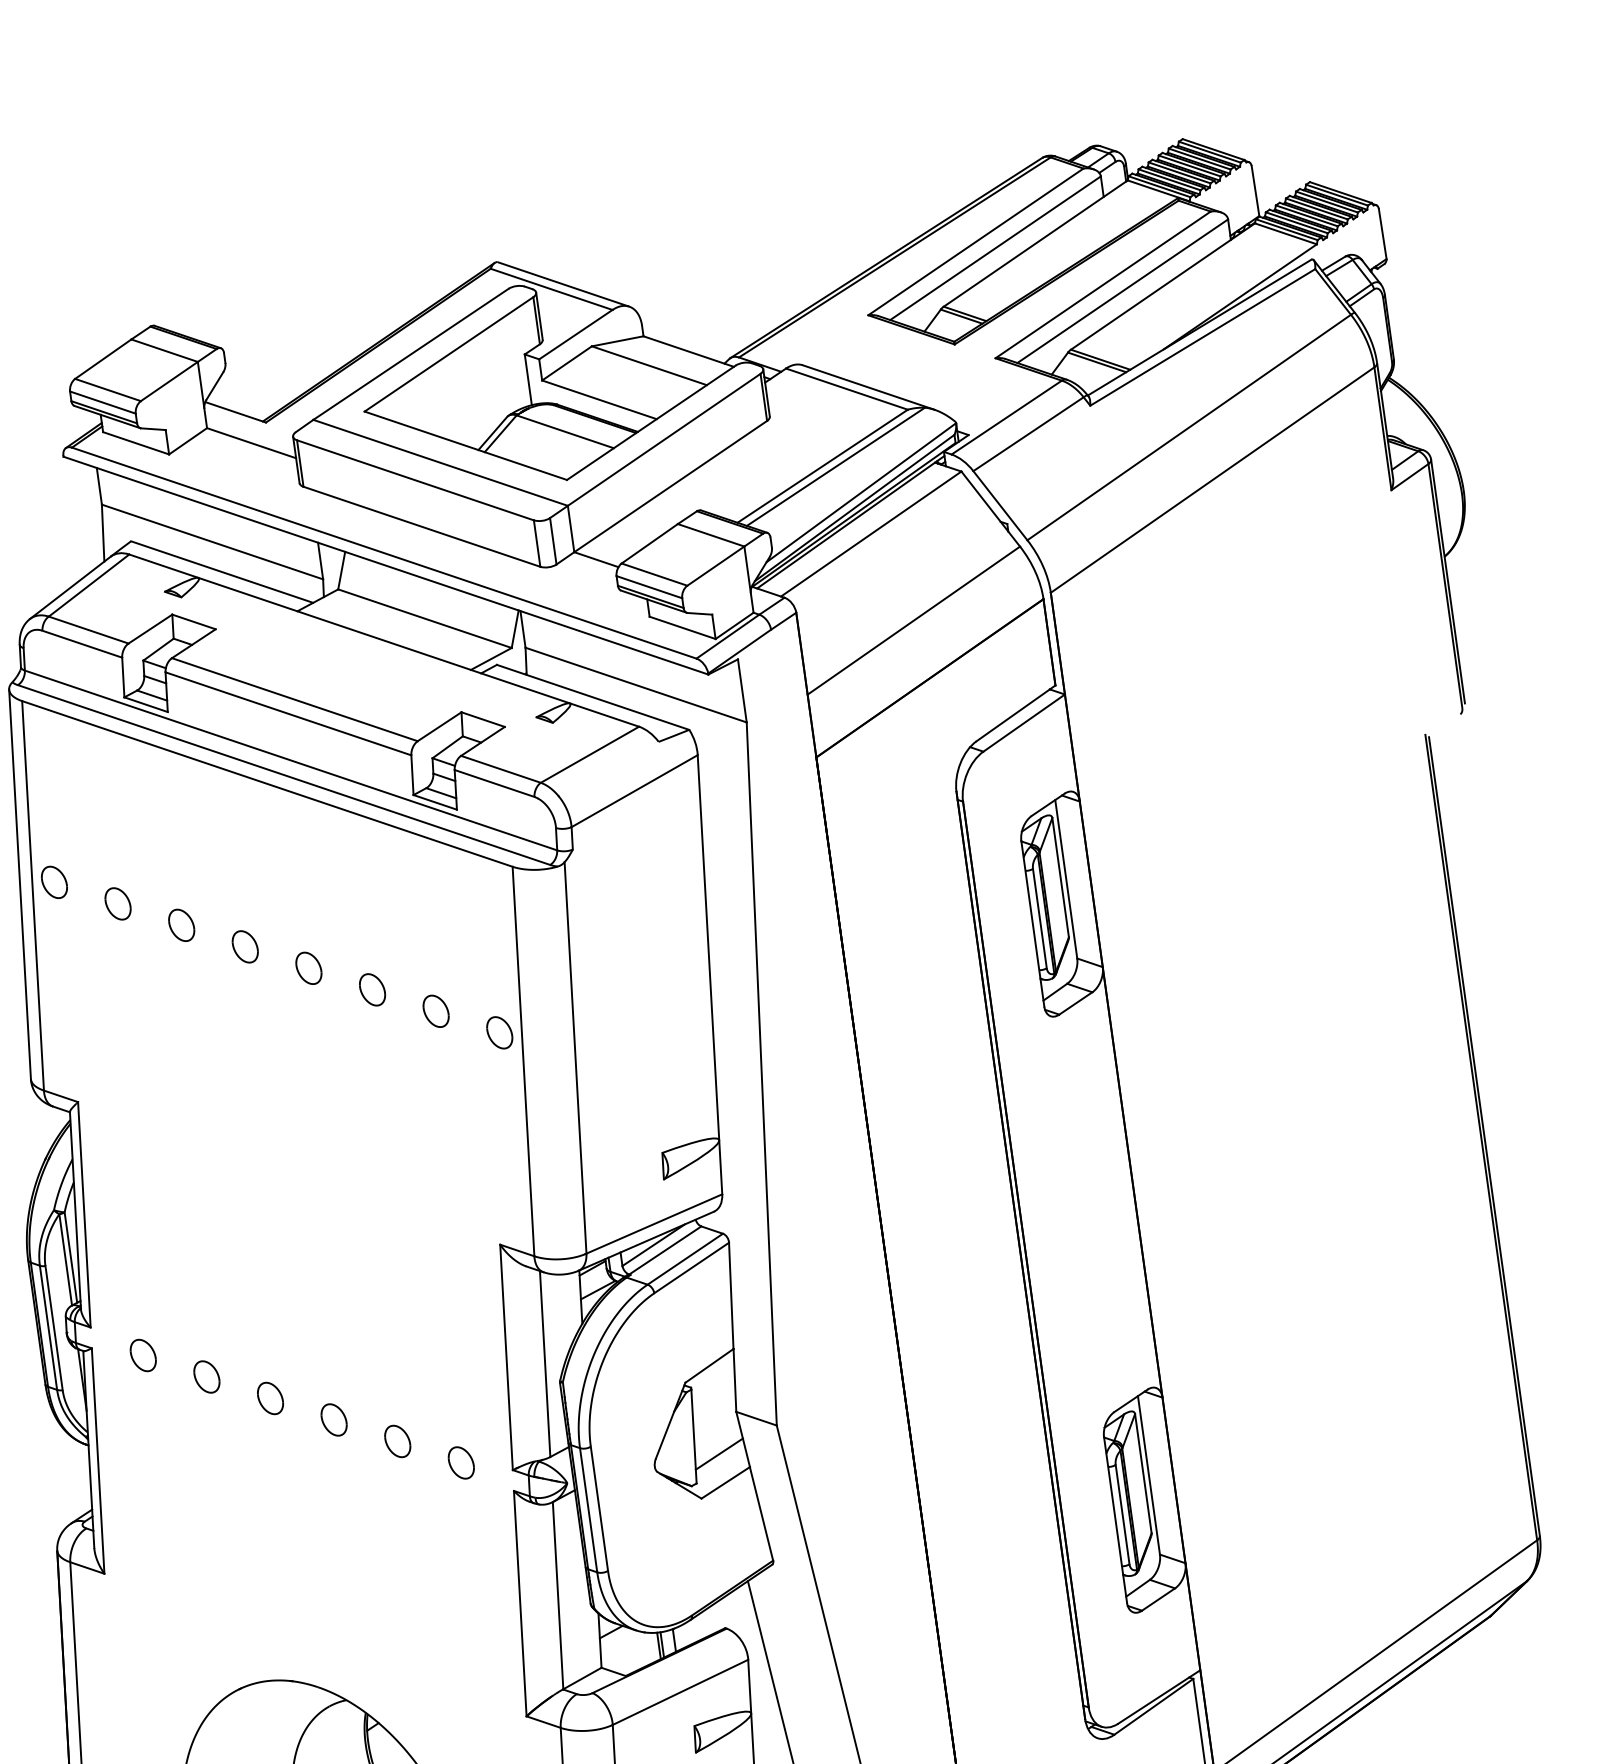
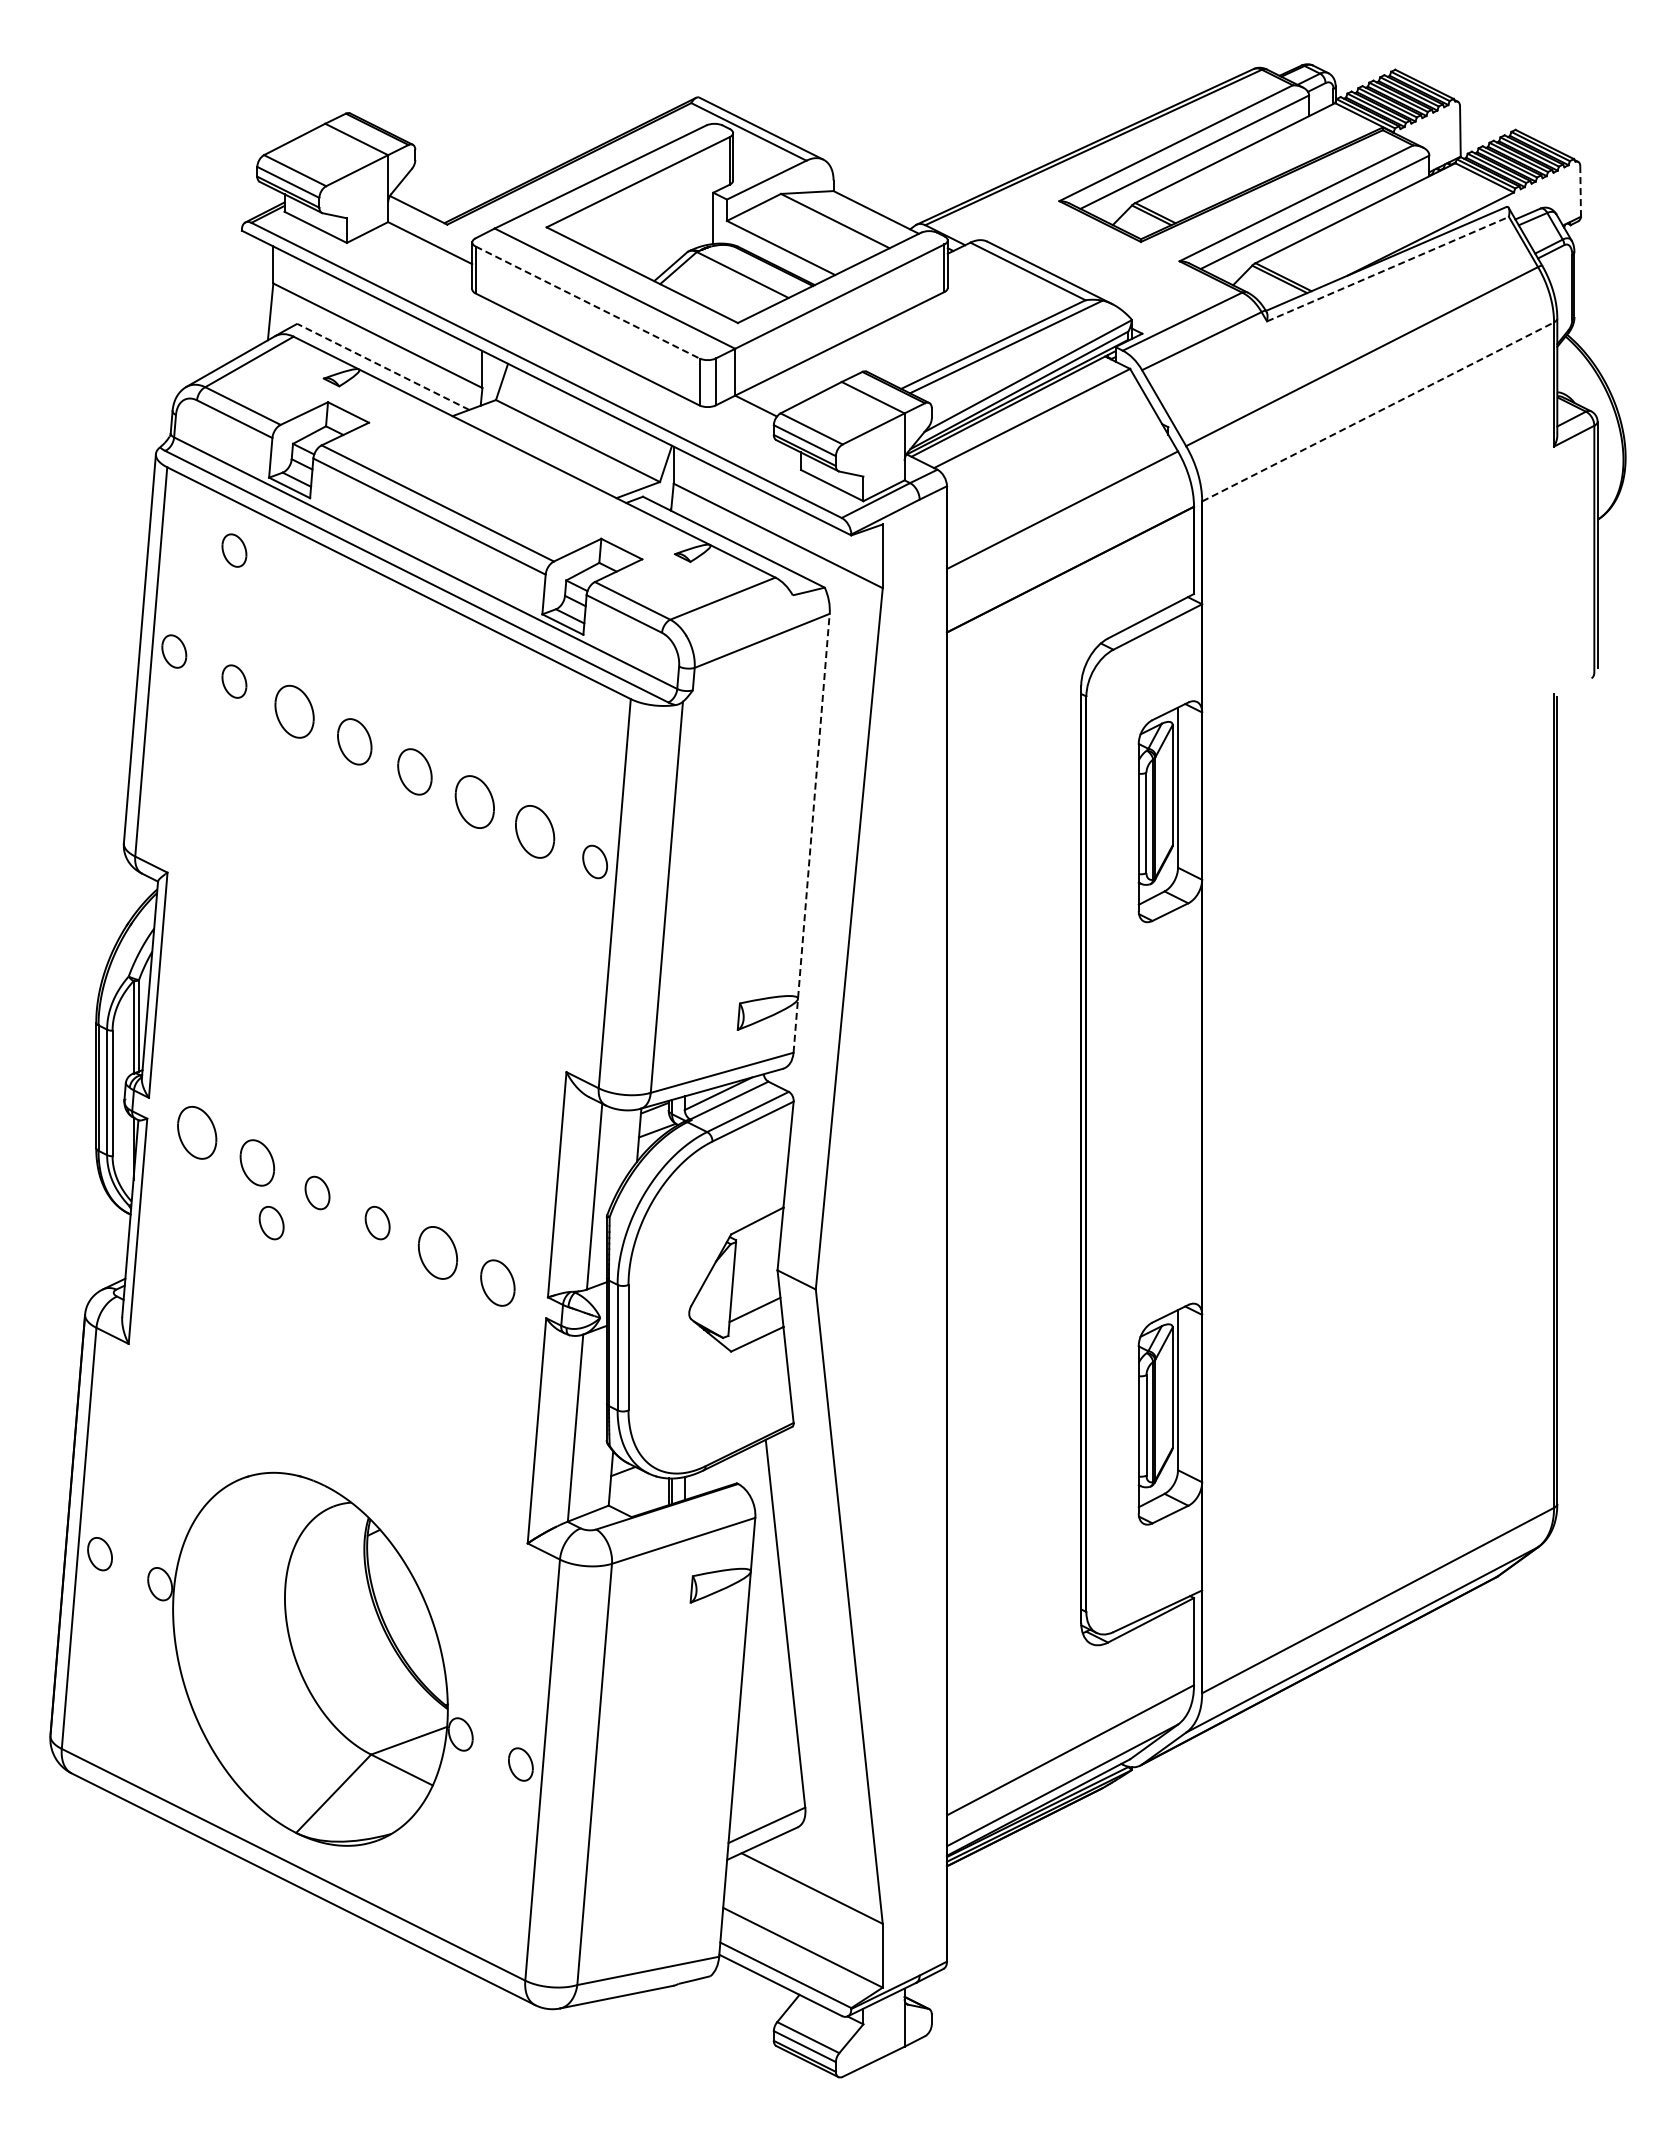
line: (1382, 234) -> (1580, 191), solid -> dashed
line: (1202, 337) -> (1387, 269), solid -> dashed
line: (1212, 479) -> (1378, 411), solid -> dashed
line: (416, 480) -> (588, 302), solid -> dashed
line: (221, 571) -> (382, 366), solid -> dashed
part: (100, 774) -> (234, 550), added
part: (181, 925) -> (294, 711), size x1.6
part: (245, 946) -> (354, 741), size x1.4
part: (308, 968) -> (414, 771), size x1.4
line: (709, 973) -> (811, 832), solid -> dashed
part: (372, 989) -> (474, 801), size x1.6
part: (435, 1011) -> (534, 831), size x1.6
part: (143, 1355) -> (197, 1132), size x1.6
part: (206, 1376) -> (257, 1162), size x1.4
part: (229, 1434) -> (271, 1223), added
part: (397, 1441) -> (437, 1253), size x1.6
part: (460, 1463) -> (497, 1283), size x1.4

